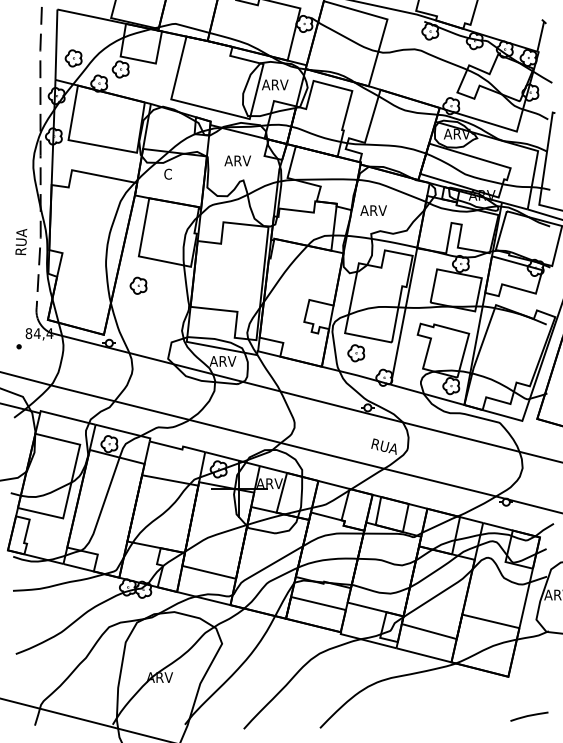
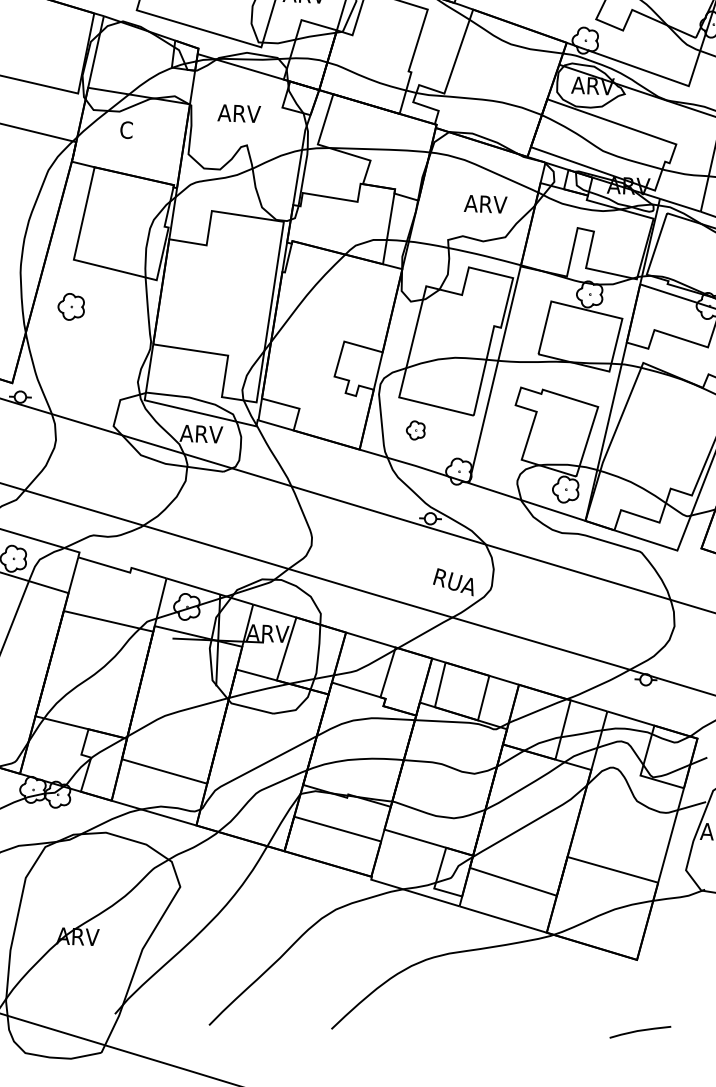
text: (373, 210) -> (485, 204), moved
part: (356, 353) -> (416, 430), size x0.7
line: (529, 716) -> (640, 1031), moved

